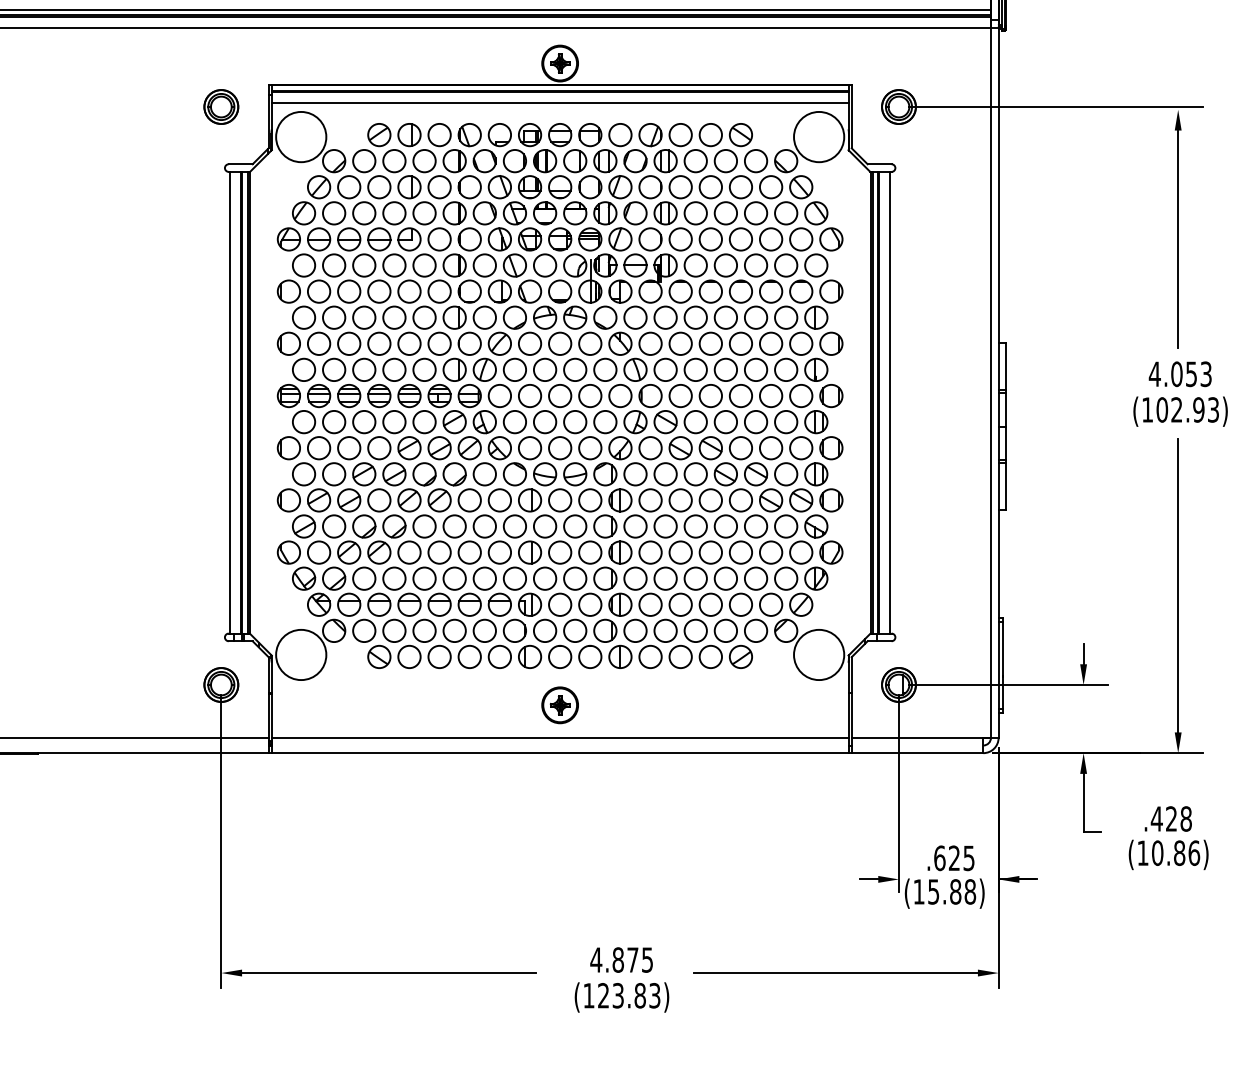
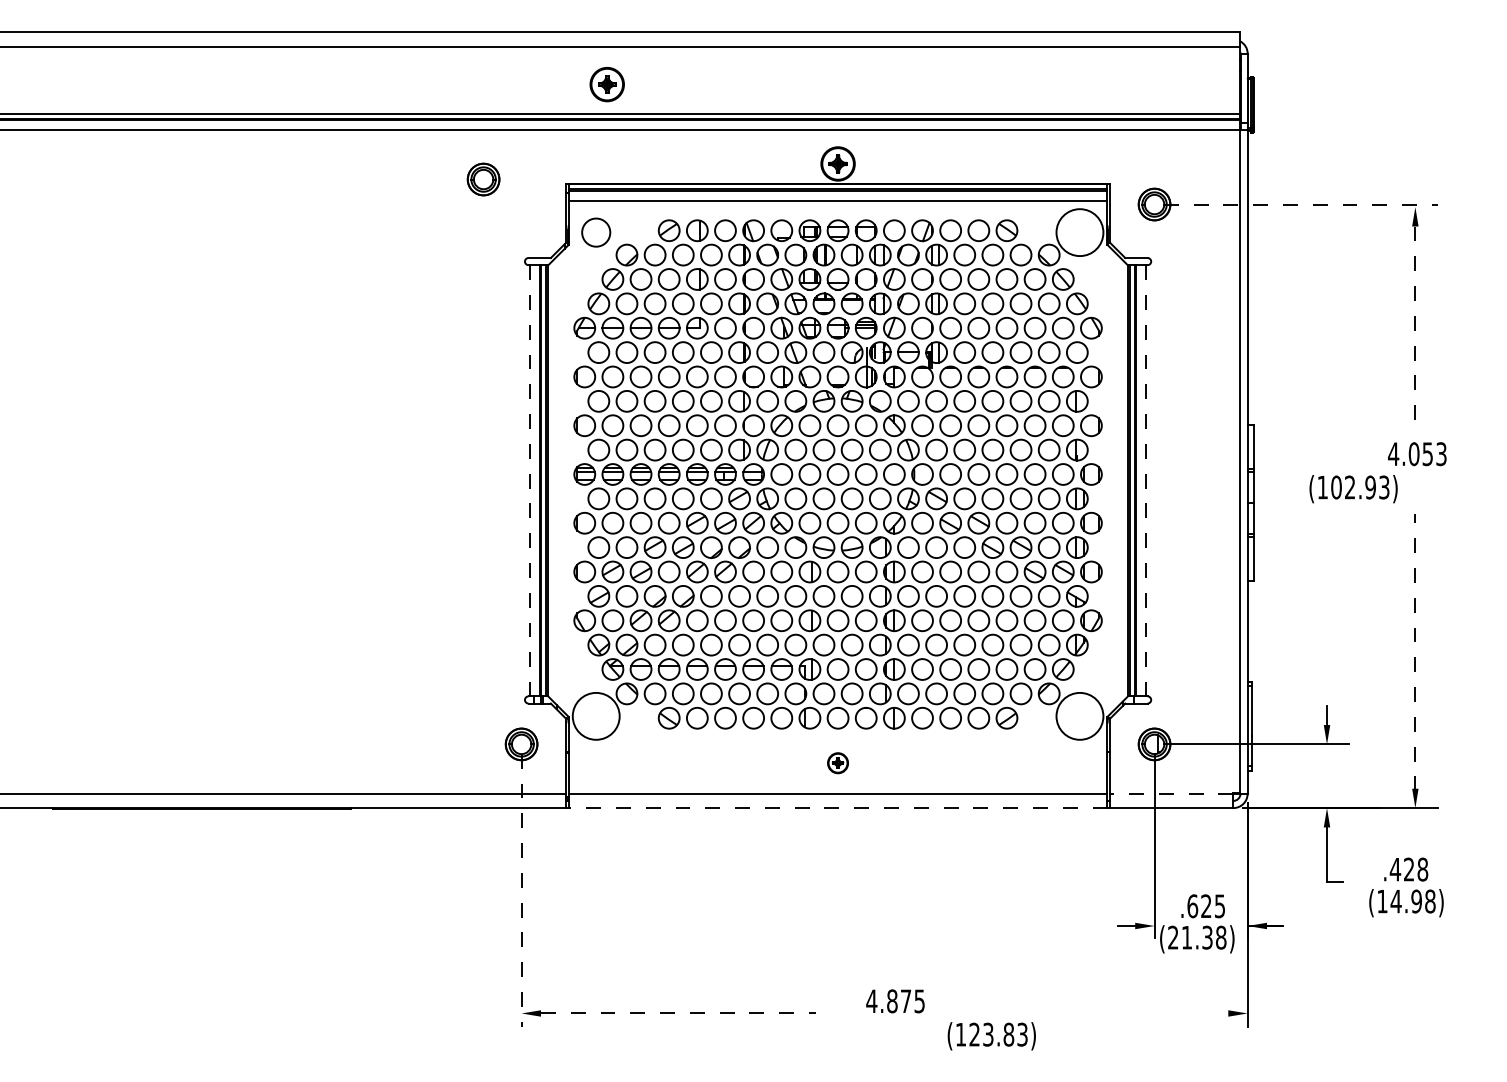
part: (221, 106) -> (483, 179), moved
line: (1056, 106) -> (1301, 204), solid -> dashed
circle: (300, 136) -> (595, 232), size x0.6
line: (1178, 239) -> (1415, 328), solid -> dashed
line: (230, 402) -> (530, 480), solid -> dashed
line: (890, 402) -> (1146, 480), solid -> dashed
text: (1180, 412) -> (1353, 489), moved
line: (1178, 586) -> (1415, 652), solid -> dashed
part: (559, 704) -> (837, 762), size x0.6
line: (917, 737) -> (1171, 793), solid -> dashed
line: (559, 753) -> (837, 808), solid -> dashed
line: (221, 841) -> (521, 890), solid -> dashed
text: (1175, 853) -> (1412, 901), (10.86) -> (14.98)
text: (937, 891) -> (1190, 937), (15.88) -> (21.38)
line: (389, 973) -> (678, 1013), solid -> dashed
line: (835, 973) -> (1095, 1013), removed
text: (621, 997) -> (991, 1036), moved

